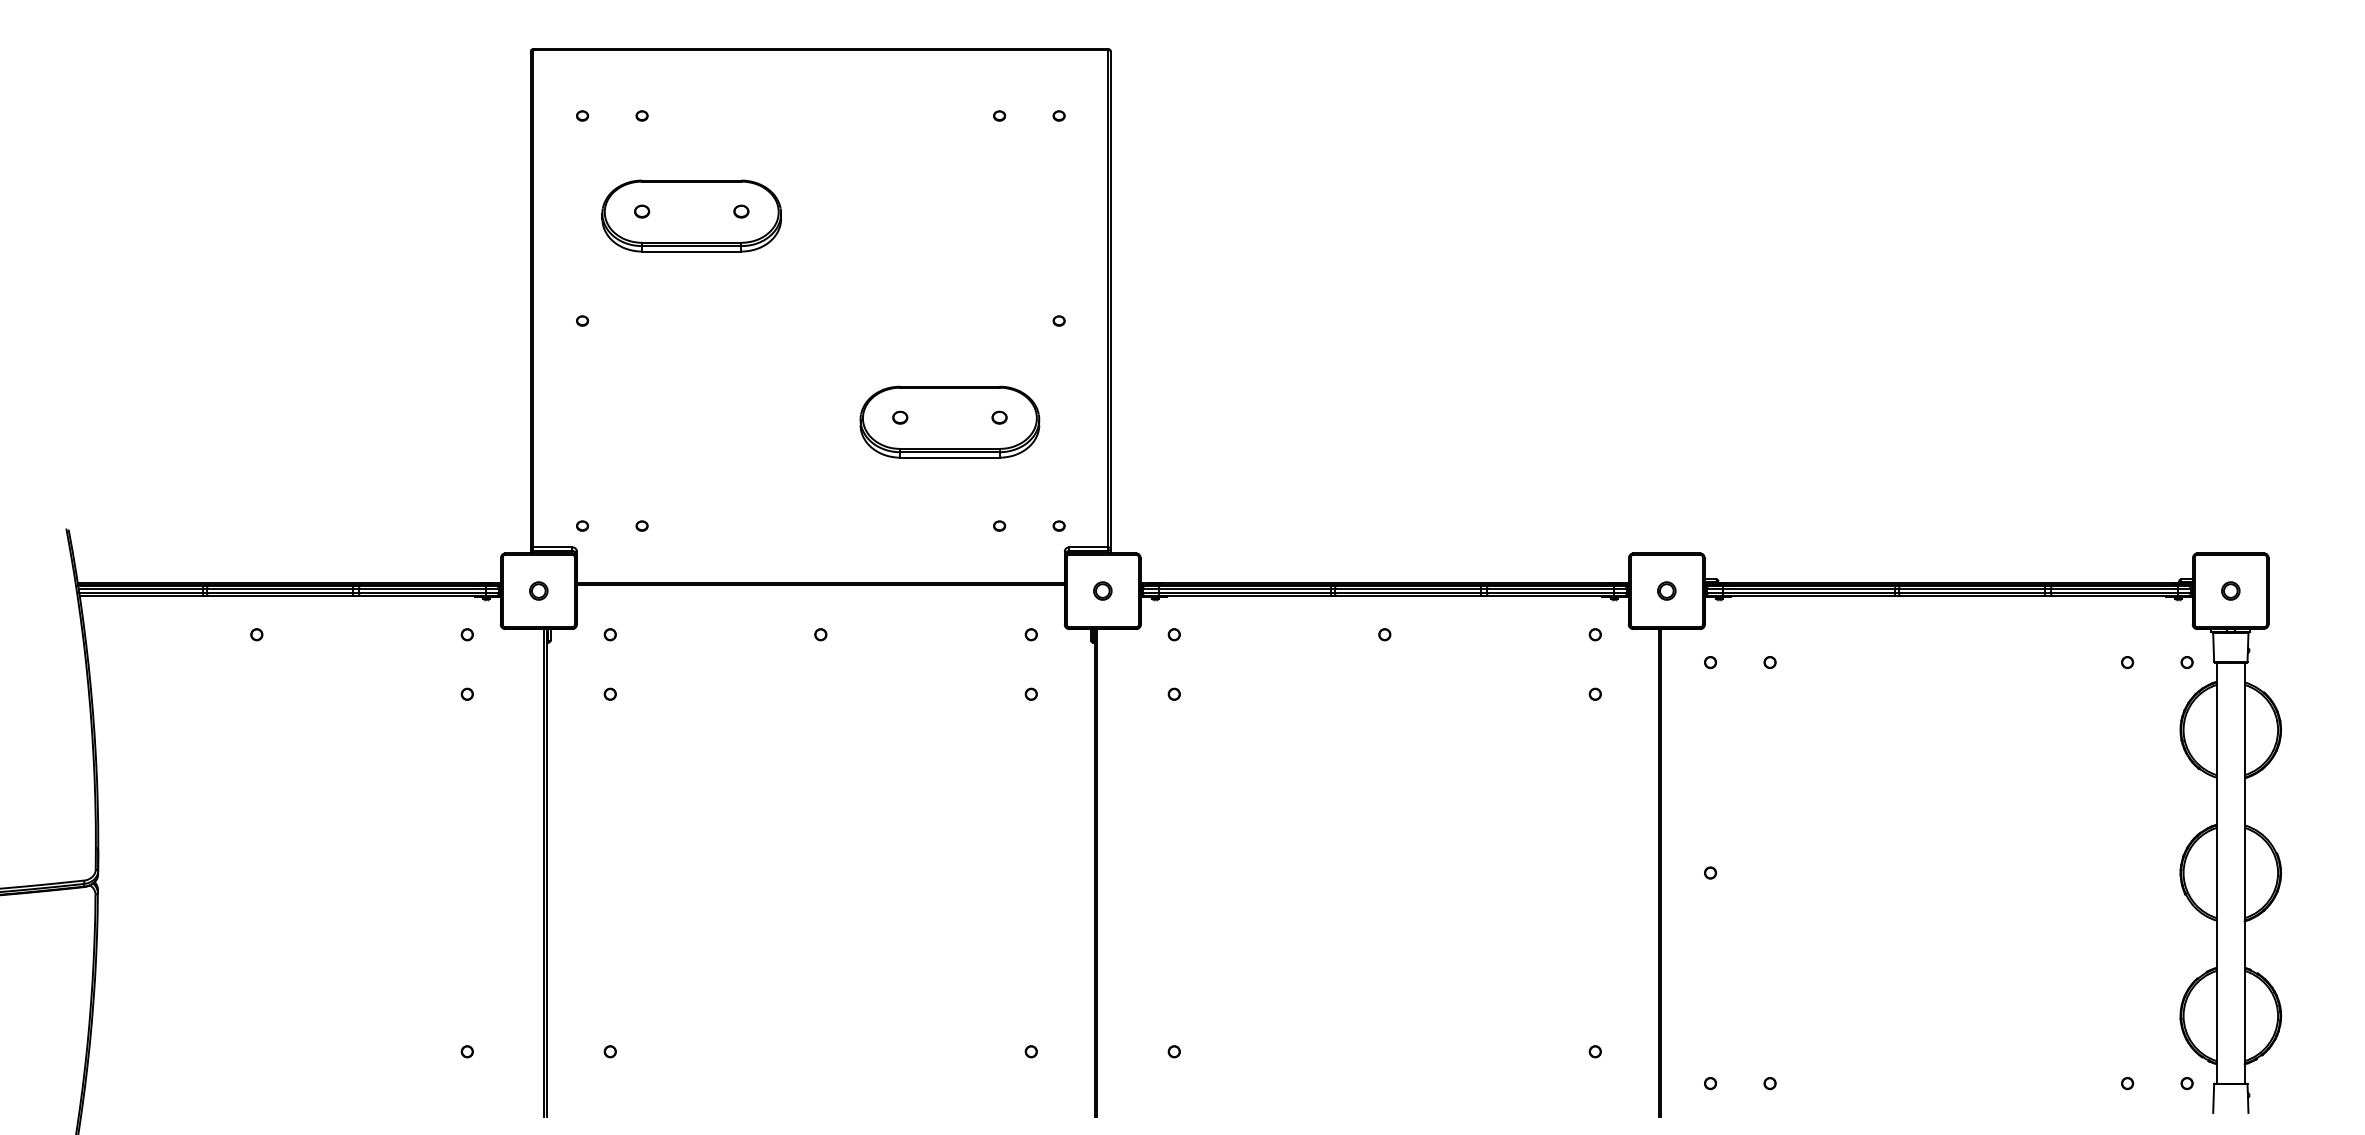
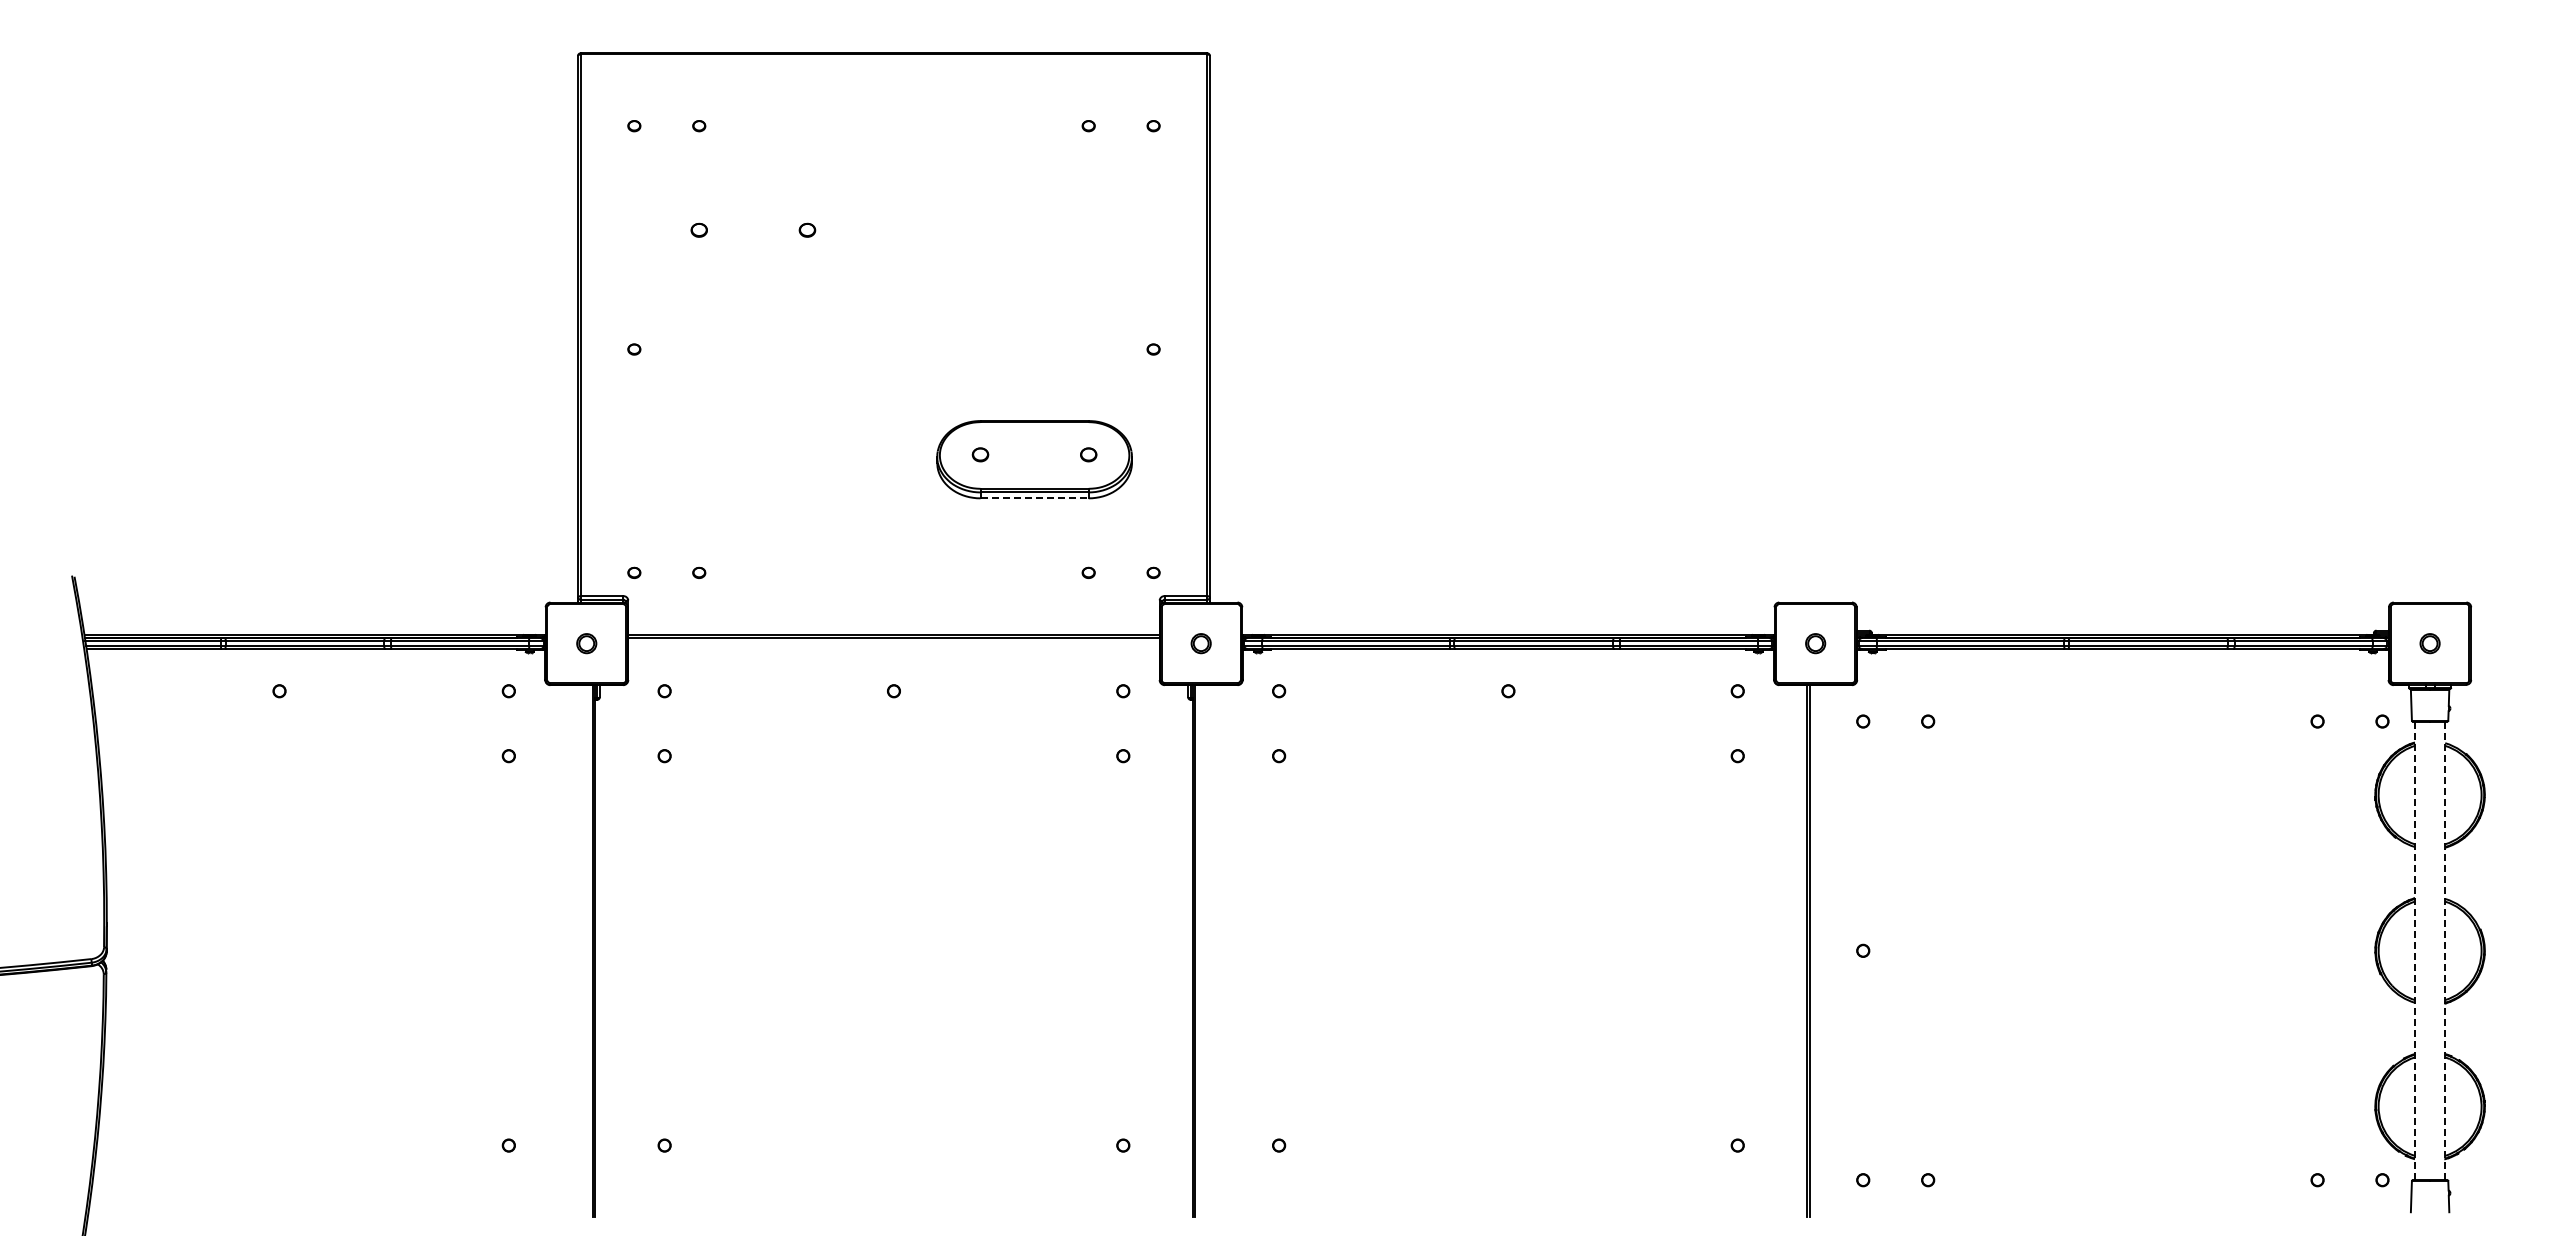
part: (691, 215) -> (753, 234), removed
line: (950, 457) -> (1035, 498), solid -> dashed
line: (2244, 872) -> (2445, 950), solid -> dashed
line: (2216, 873) -> (2414, 951), solid -> dashed

